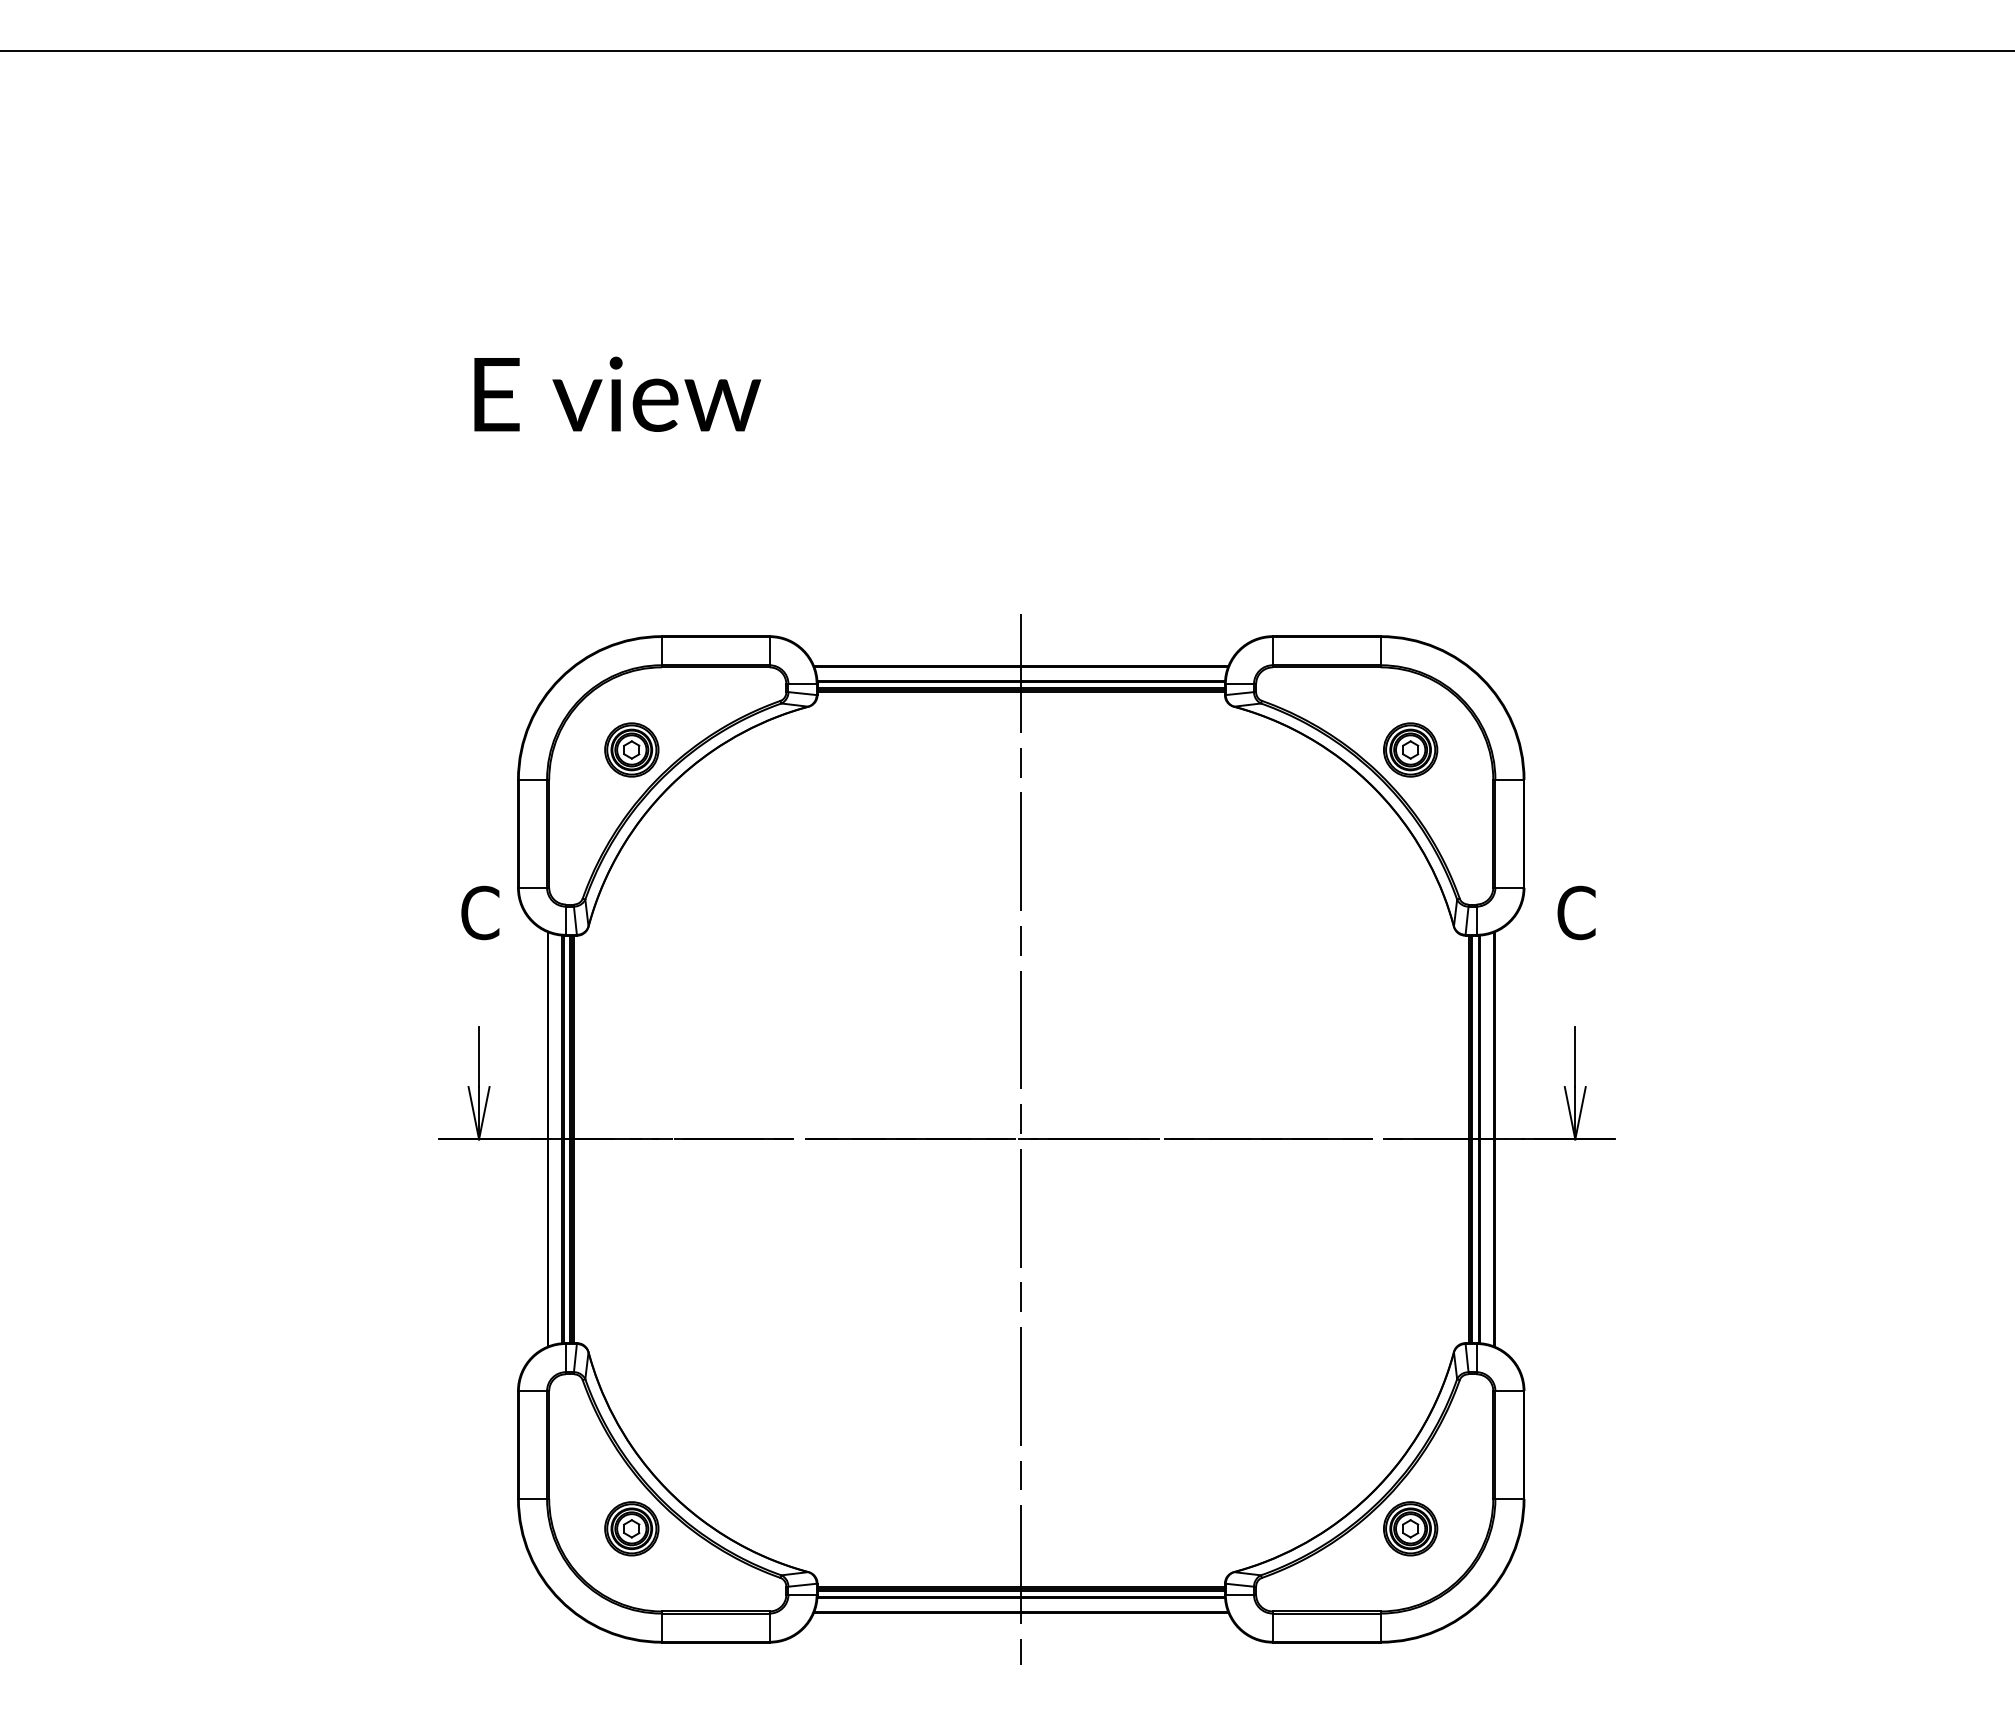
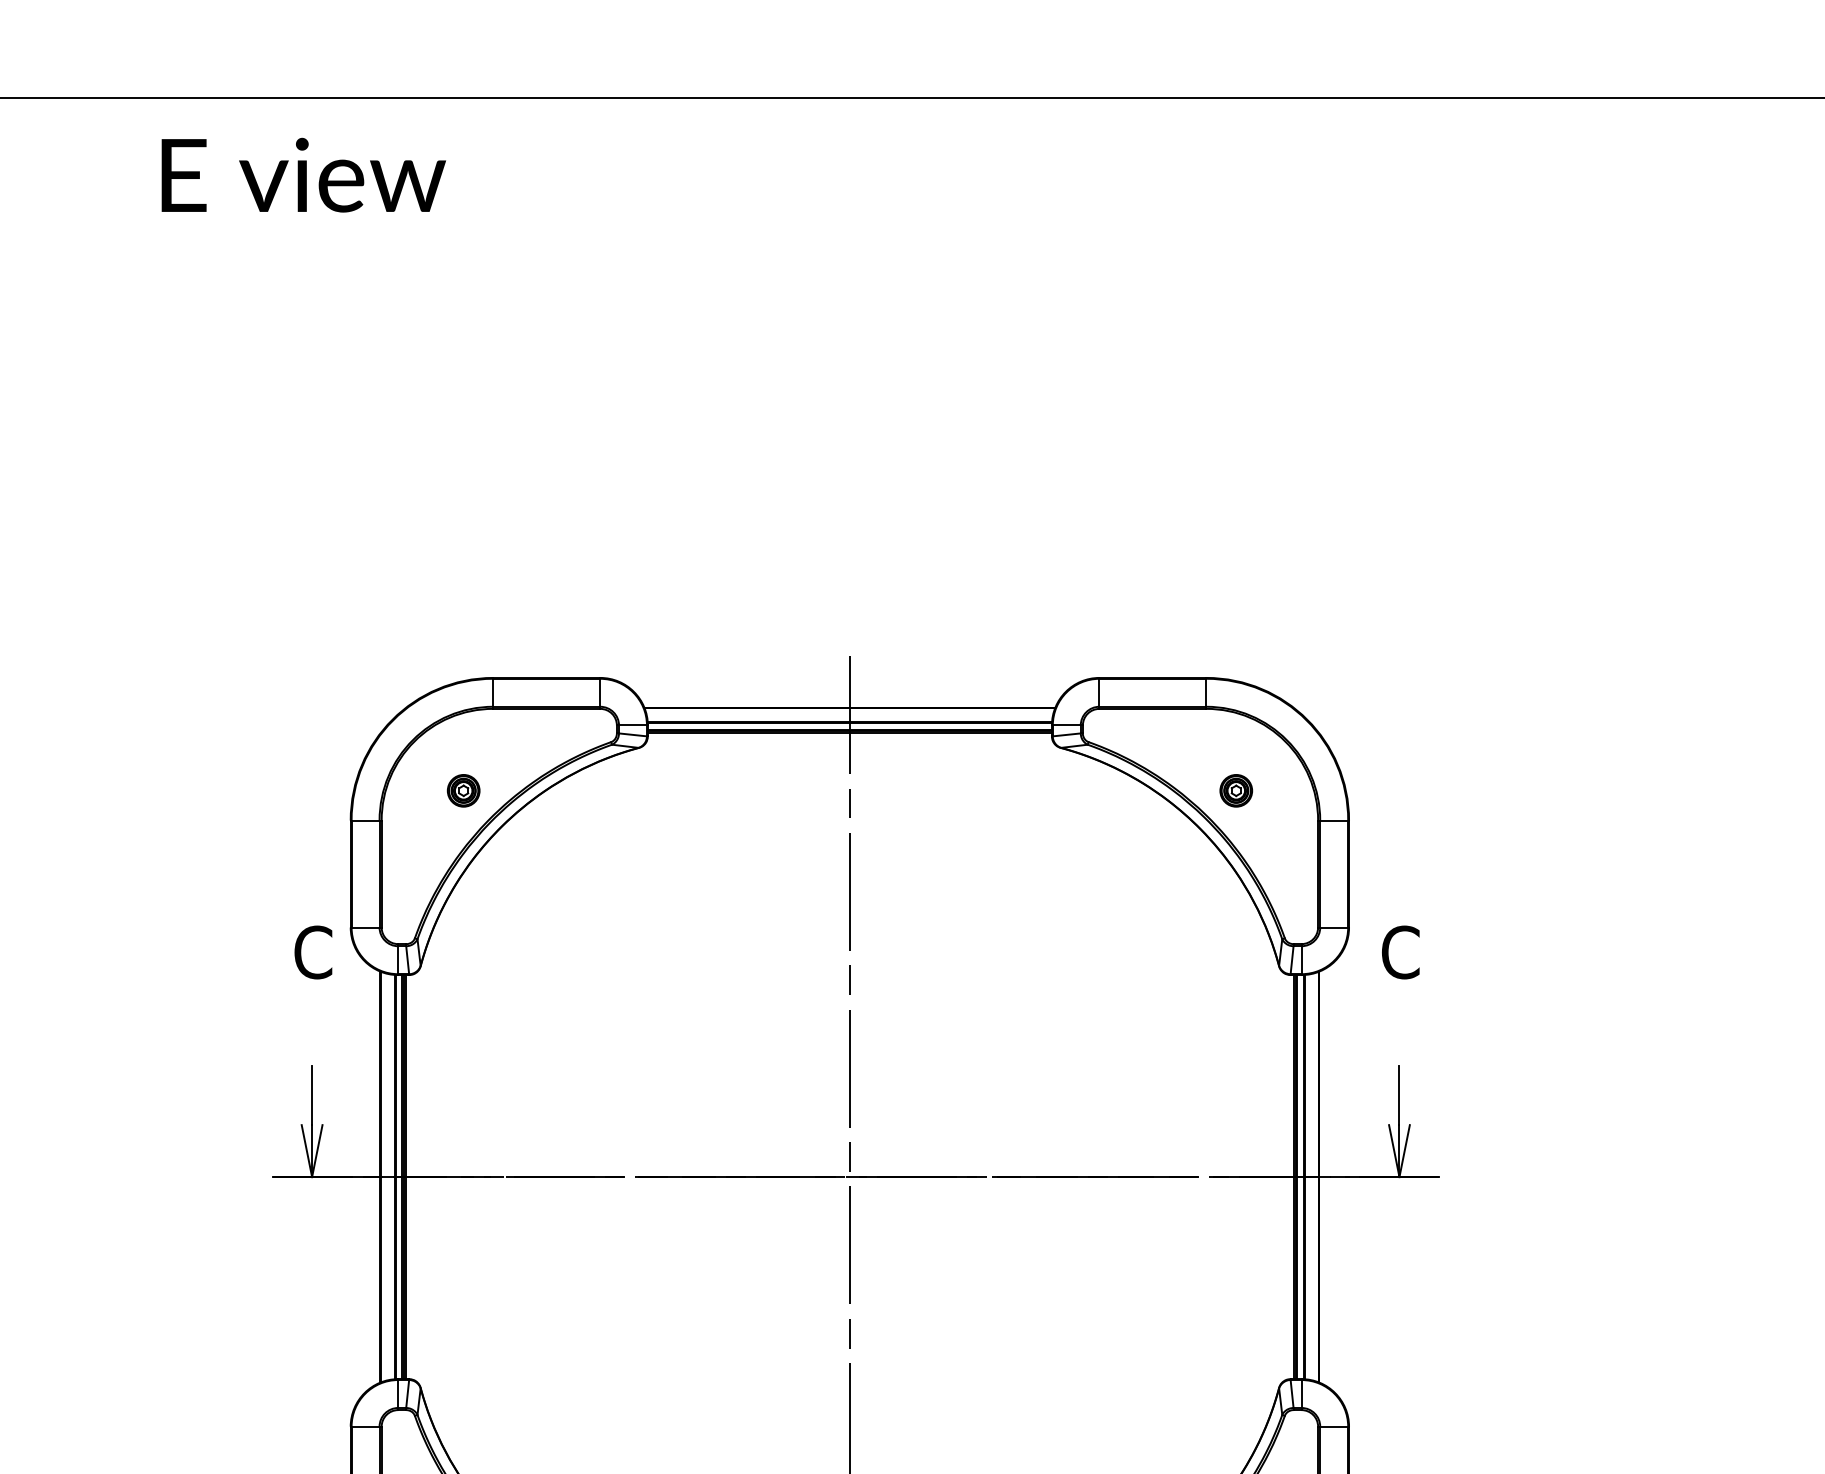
text: (617, 393) -> (303, 174), moved
part: (631, 749) -> (463, 790), size x0.6
part: (1410, 749) -> (1235, 790), size x0.6

